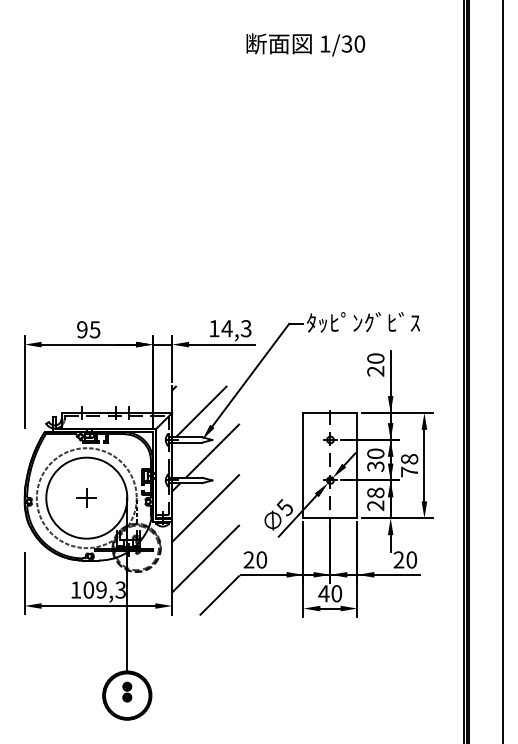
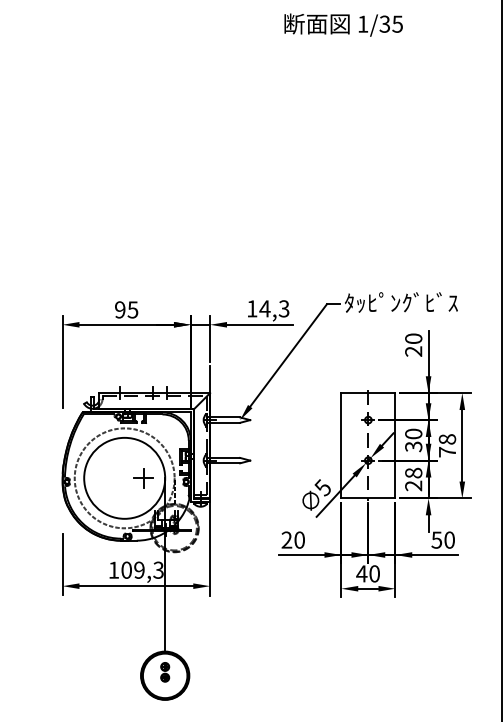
text: (359, 43) -> (397, 23), 1/30 -> 1/35
part: (86, 497) -> (143, 477), moved
hatch: (205, 500) -> (243, 480), removed
text: (398, 559) -> (436, 539), 20 -> 50

